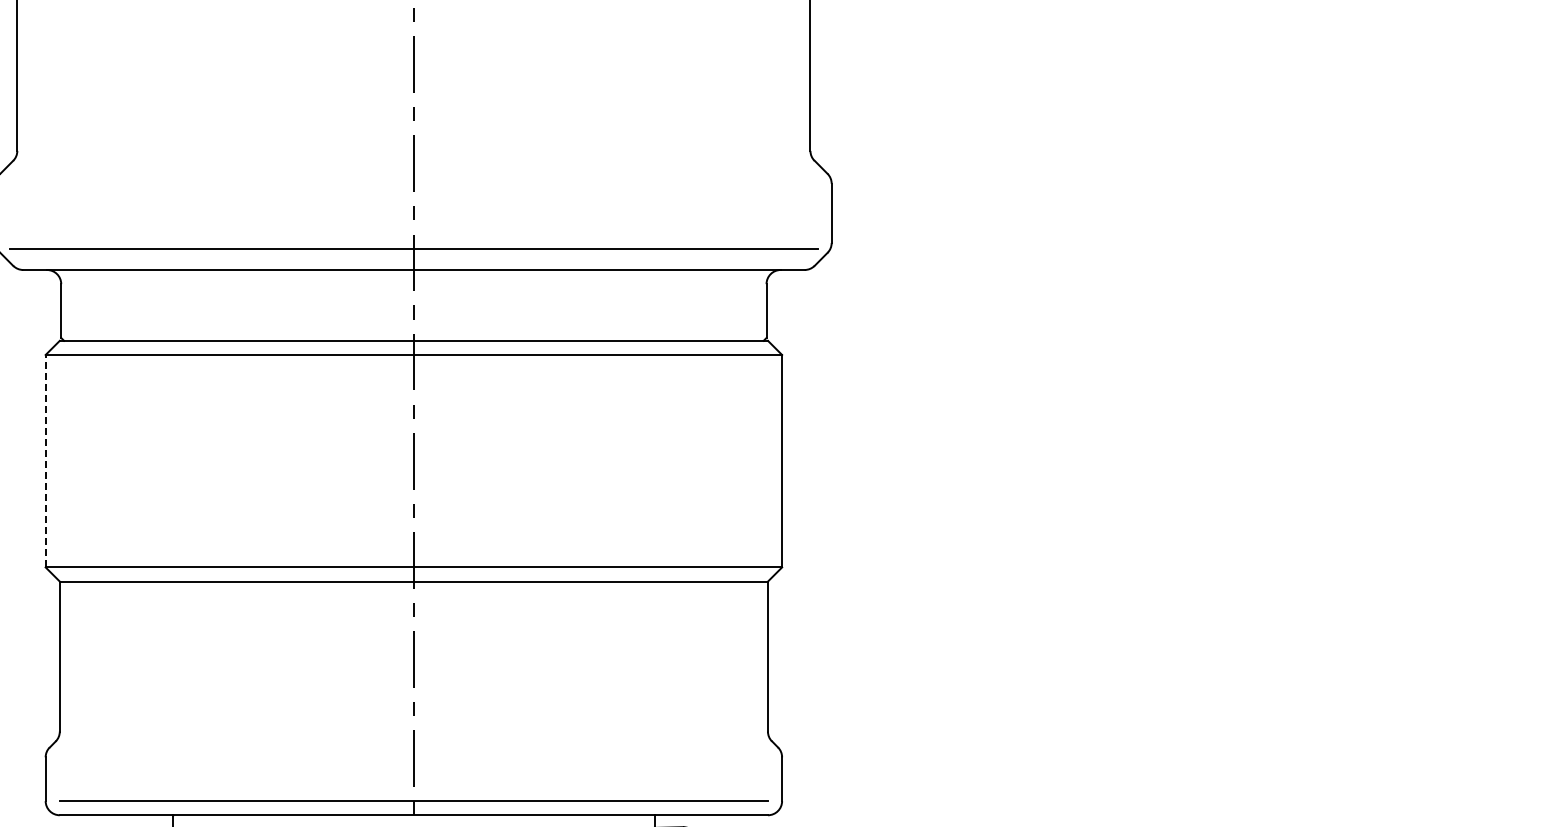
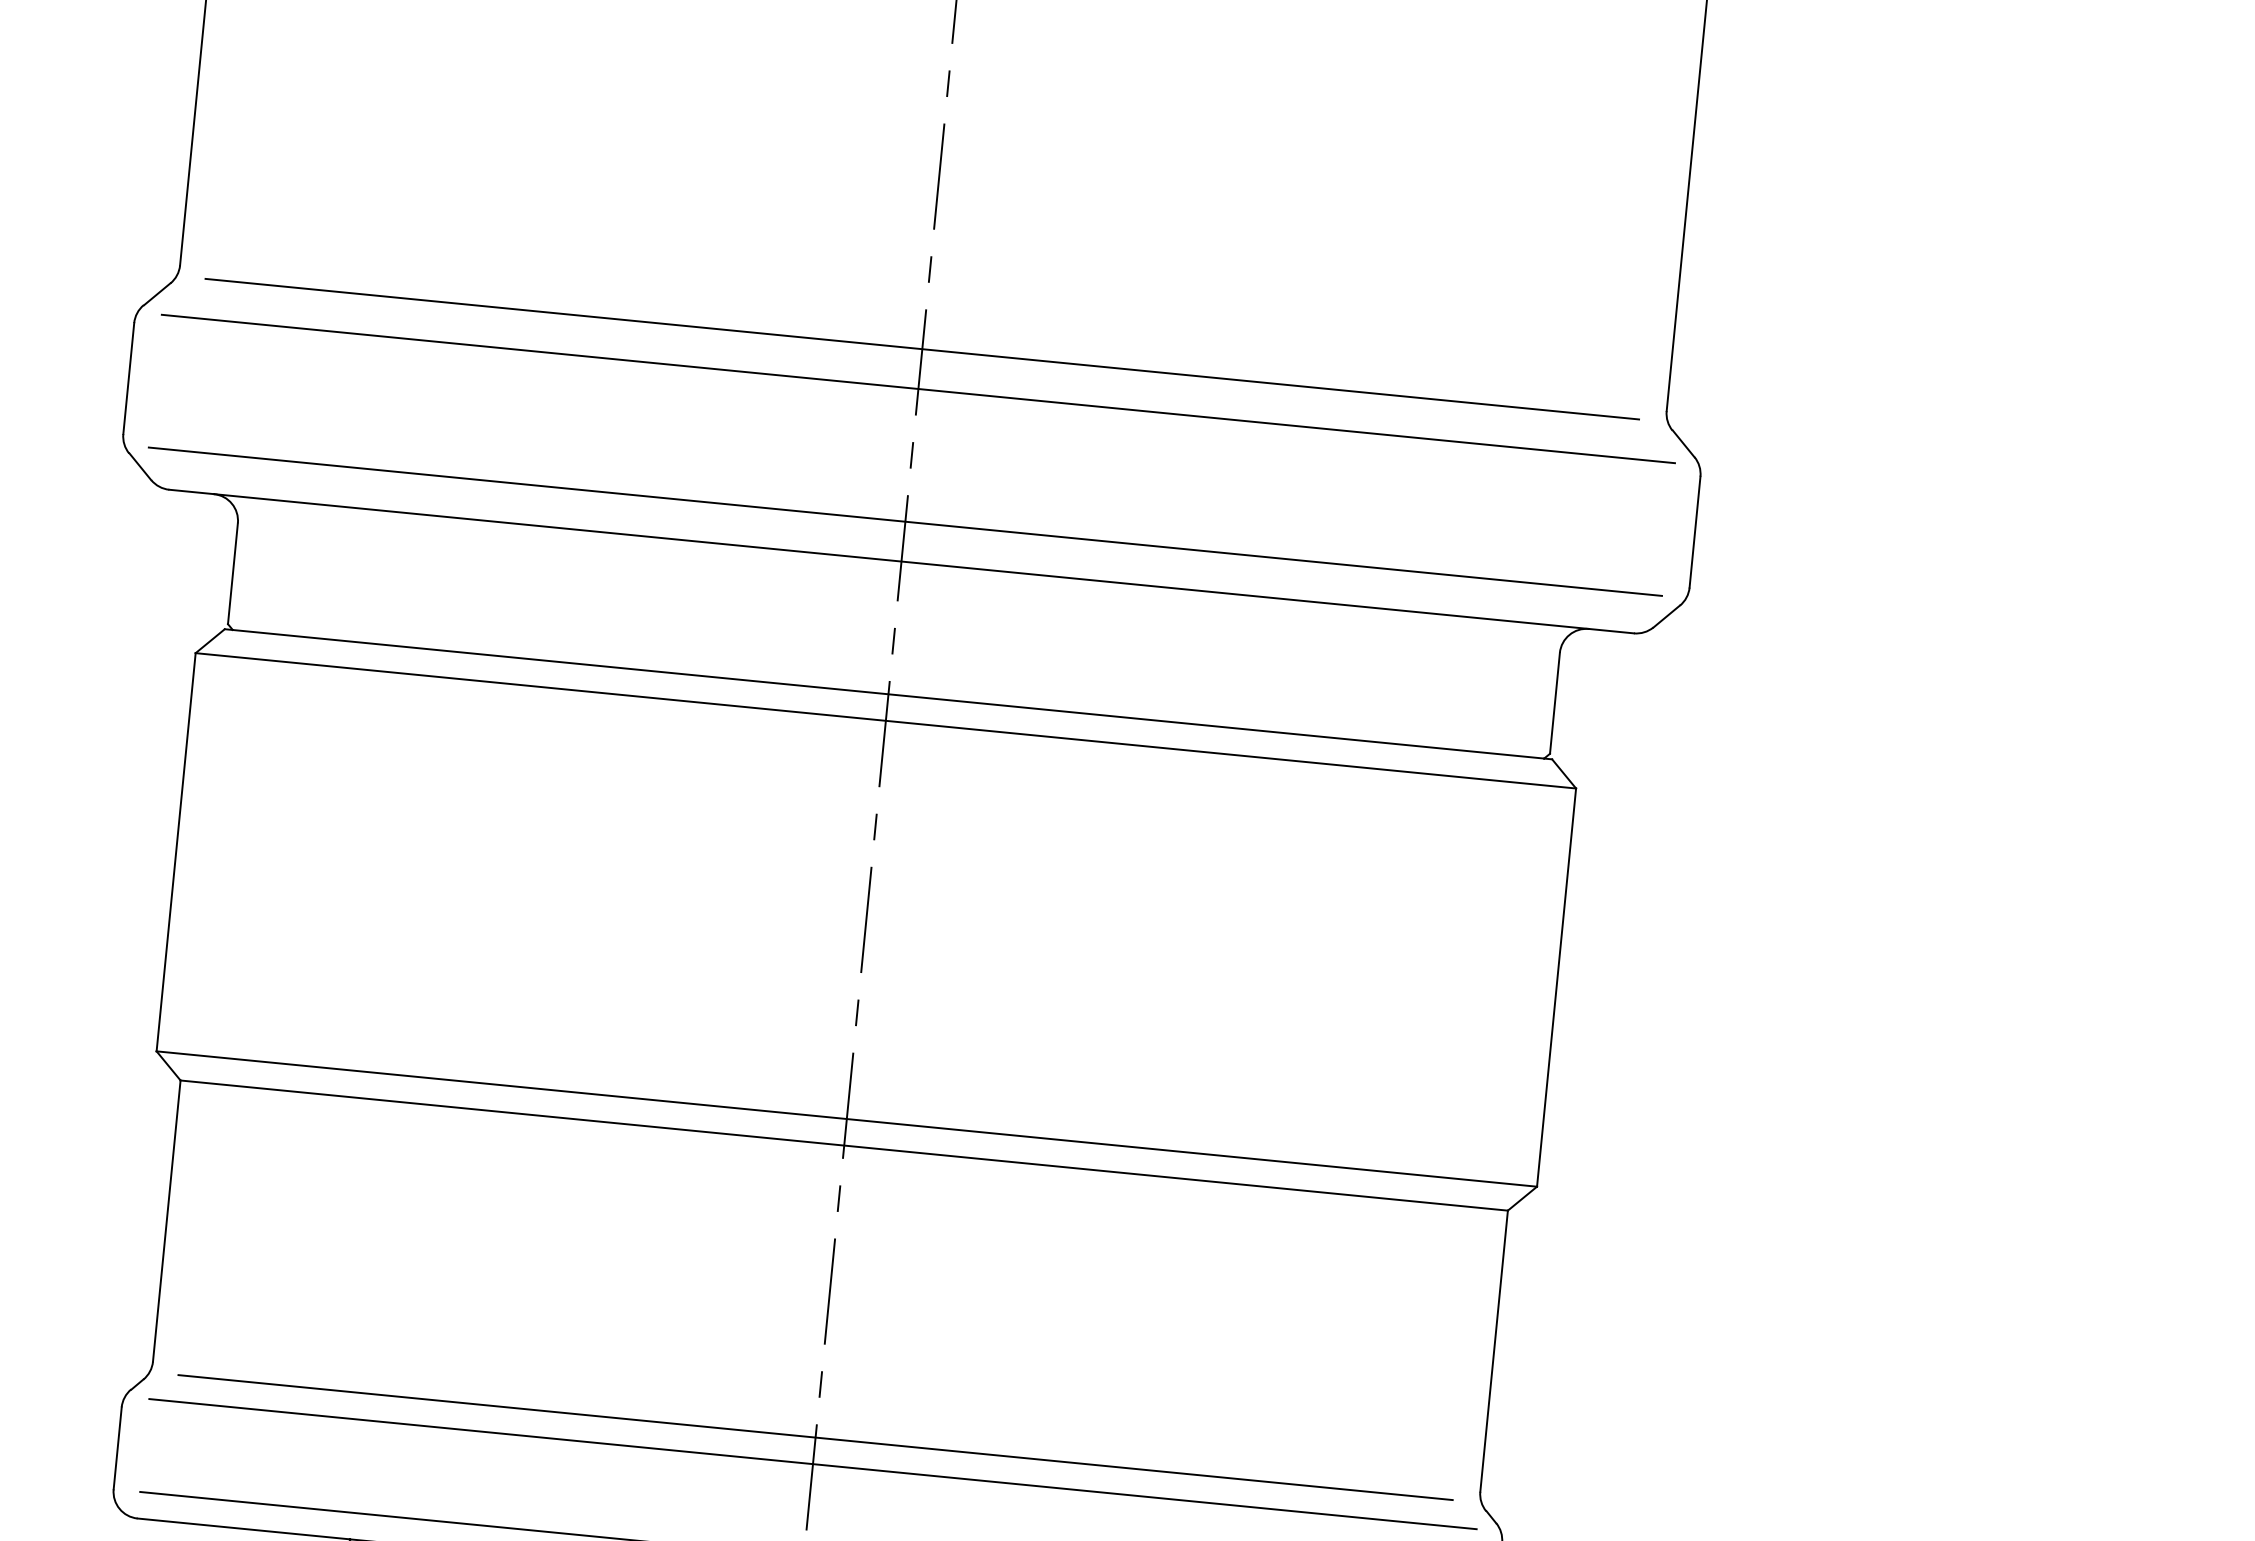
line: (413, 156) -> (921, 348), added
line: (413, 177) -> (917, 388), added
line: (45, 460) -> (175, 850), dashed -> solid
line: (413, 737) -> (814, 1437), added
line: (413, 751) -> (812, 1463), added

